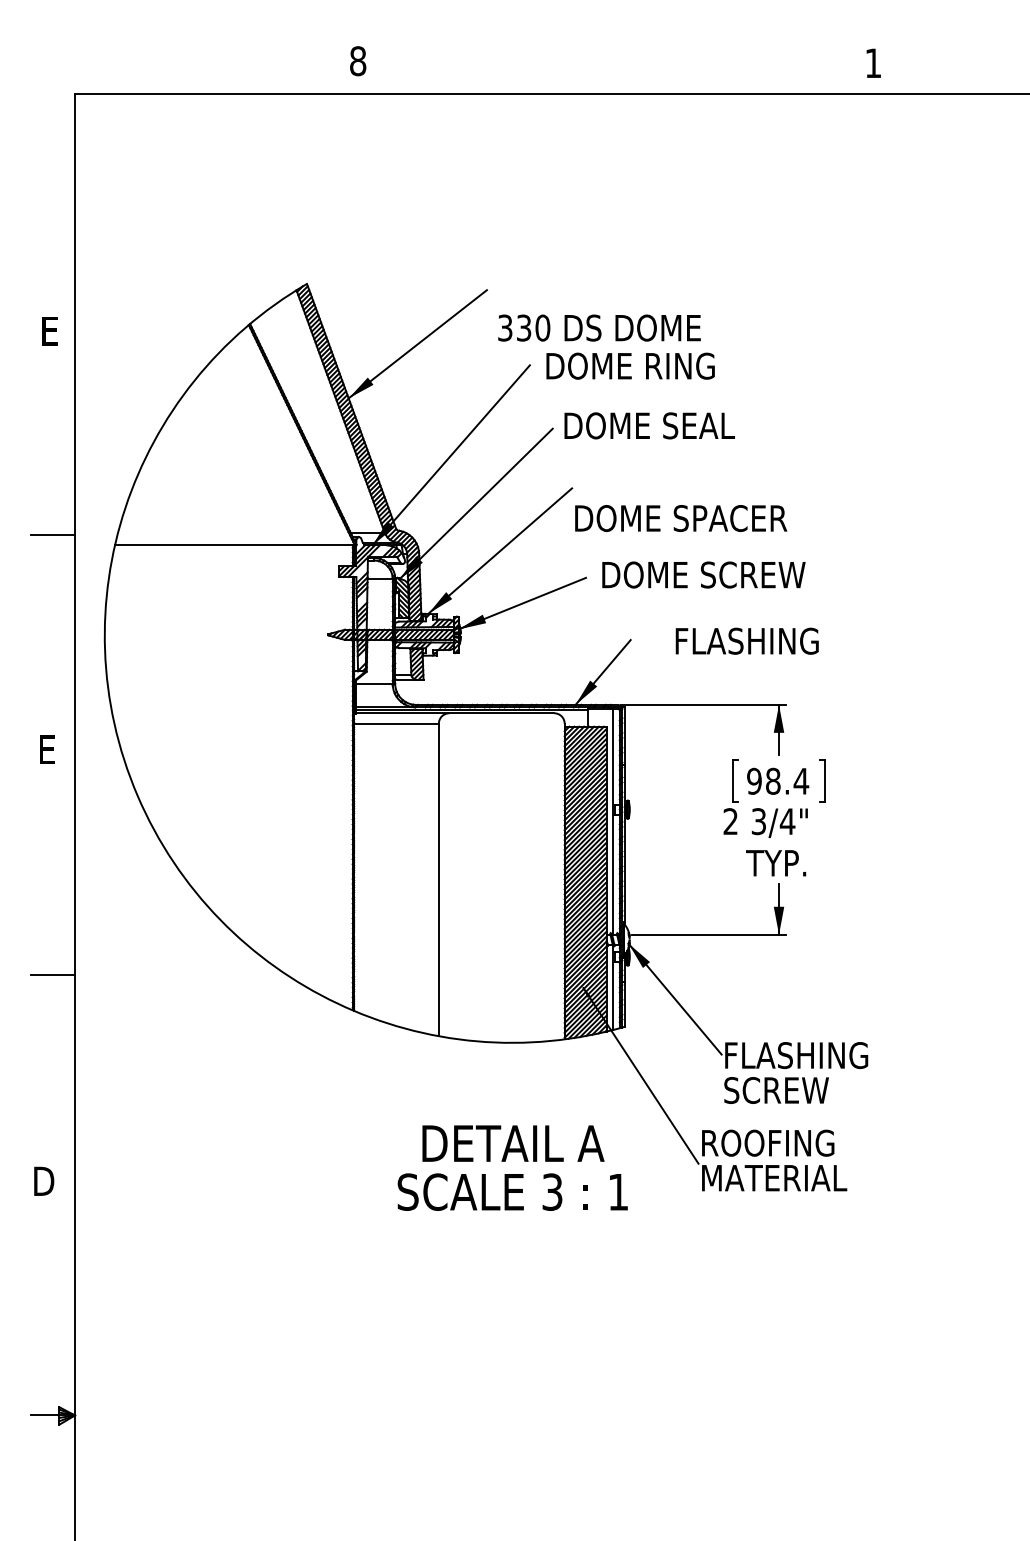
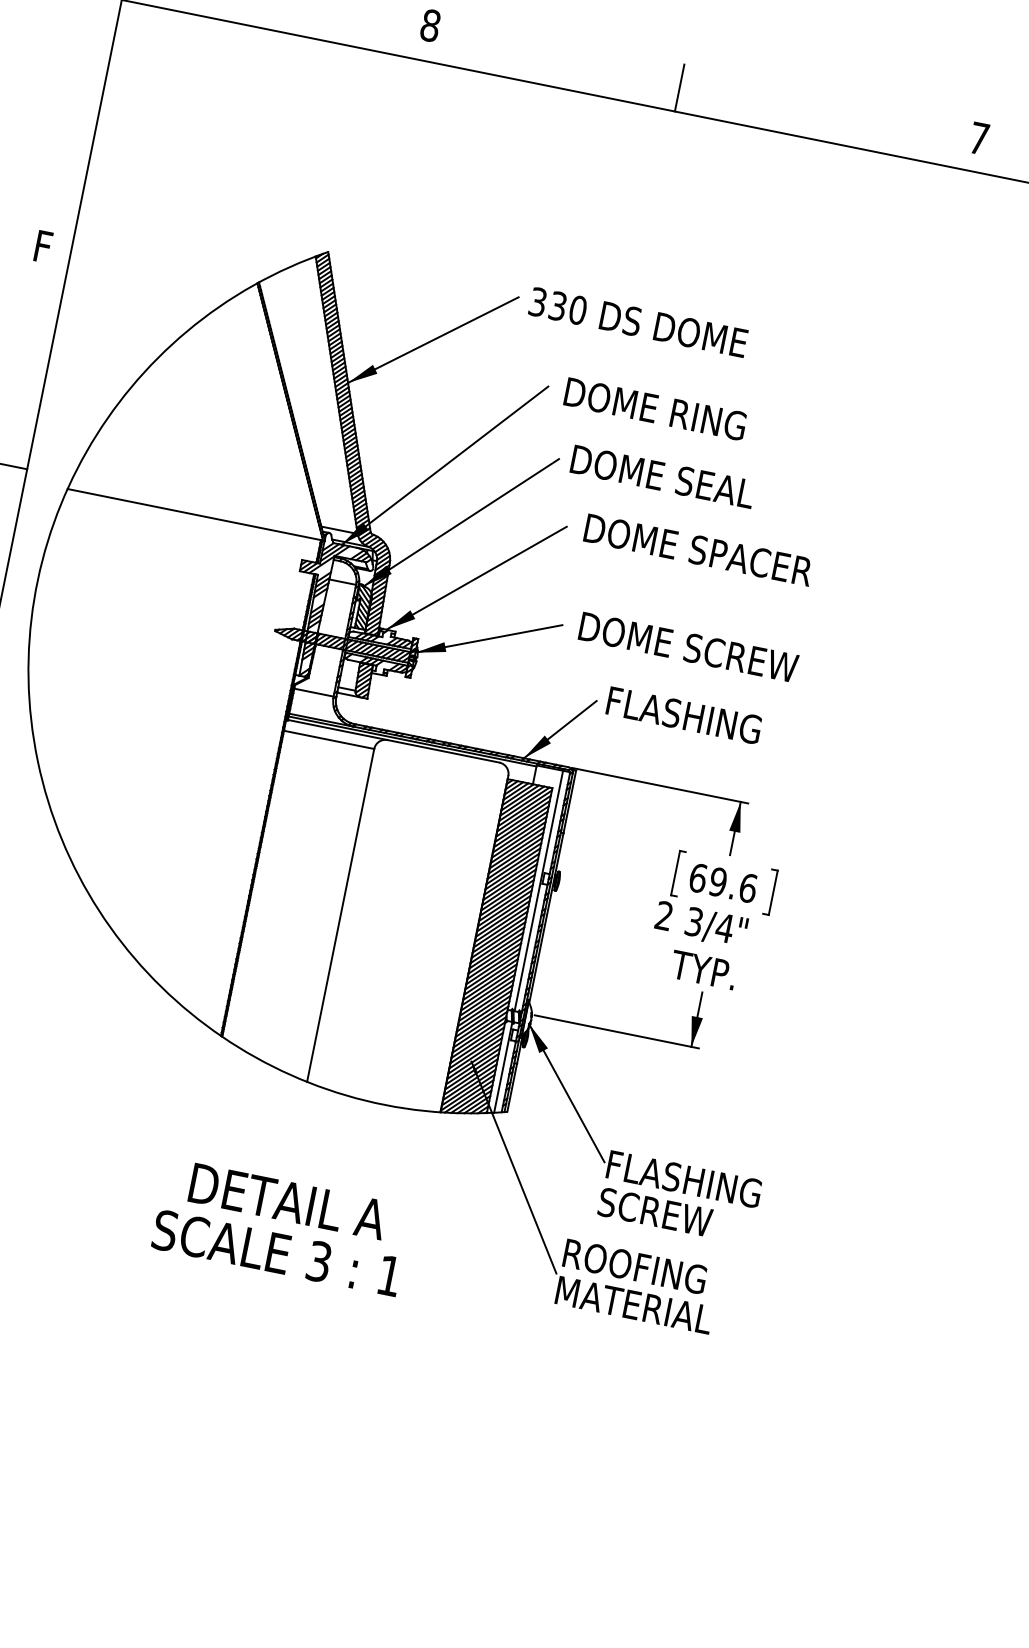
text: (873, 62) -> (979, 137), 1 -> 7
line: (594, 72) -> (680, 88), added
text: (599, 327) -> (638, 321), moved
text: (51, 331) -> (45, 247), E -> F
text: (681, 518) -> (698, 550), moved
text: (746, 640) -> (683, 714), moved
text: (778, 780) -> (723, 882), 98.4 -> 69.6
text: (512, 1167) -> (281, 1226), moved

